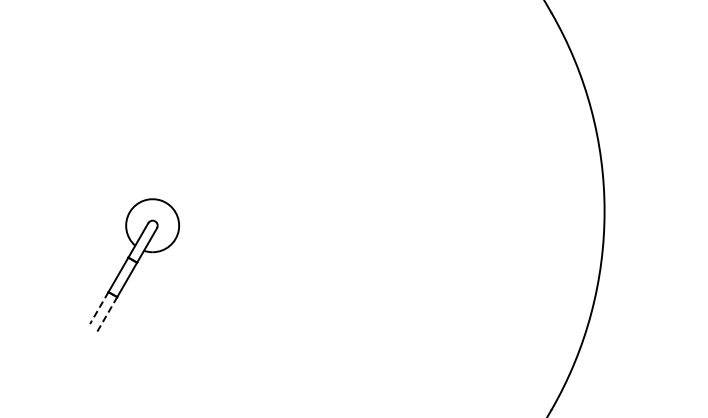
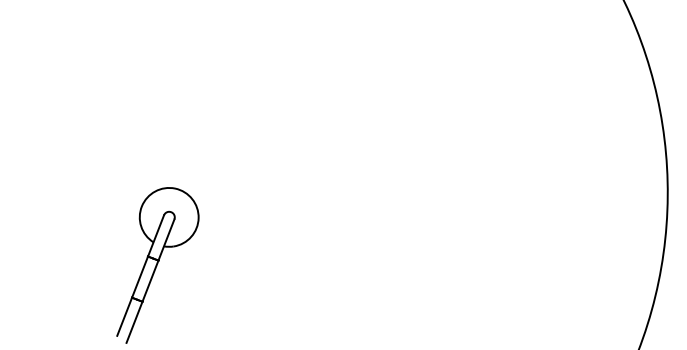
line: (99, 308) -> (124, 317), dashed -> solid
line: (107, 314) -> (134, 322), dashed -> solid

